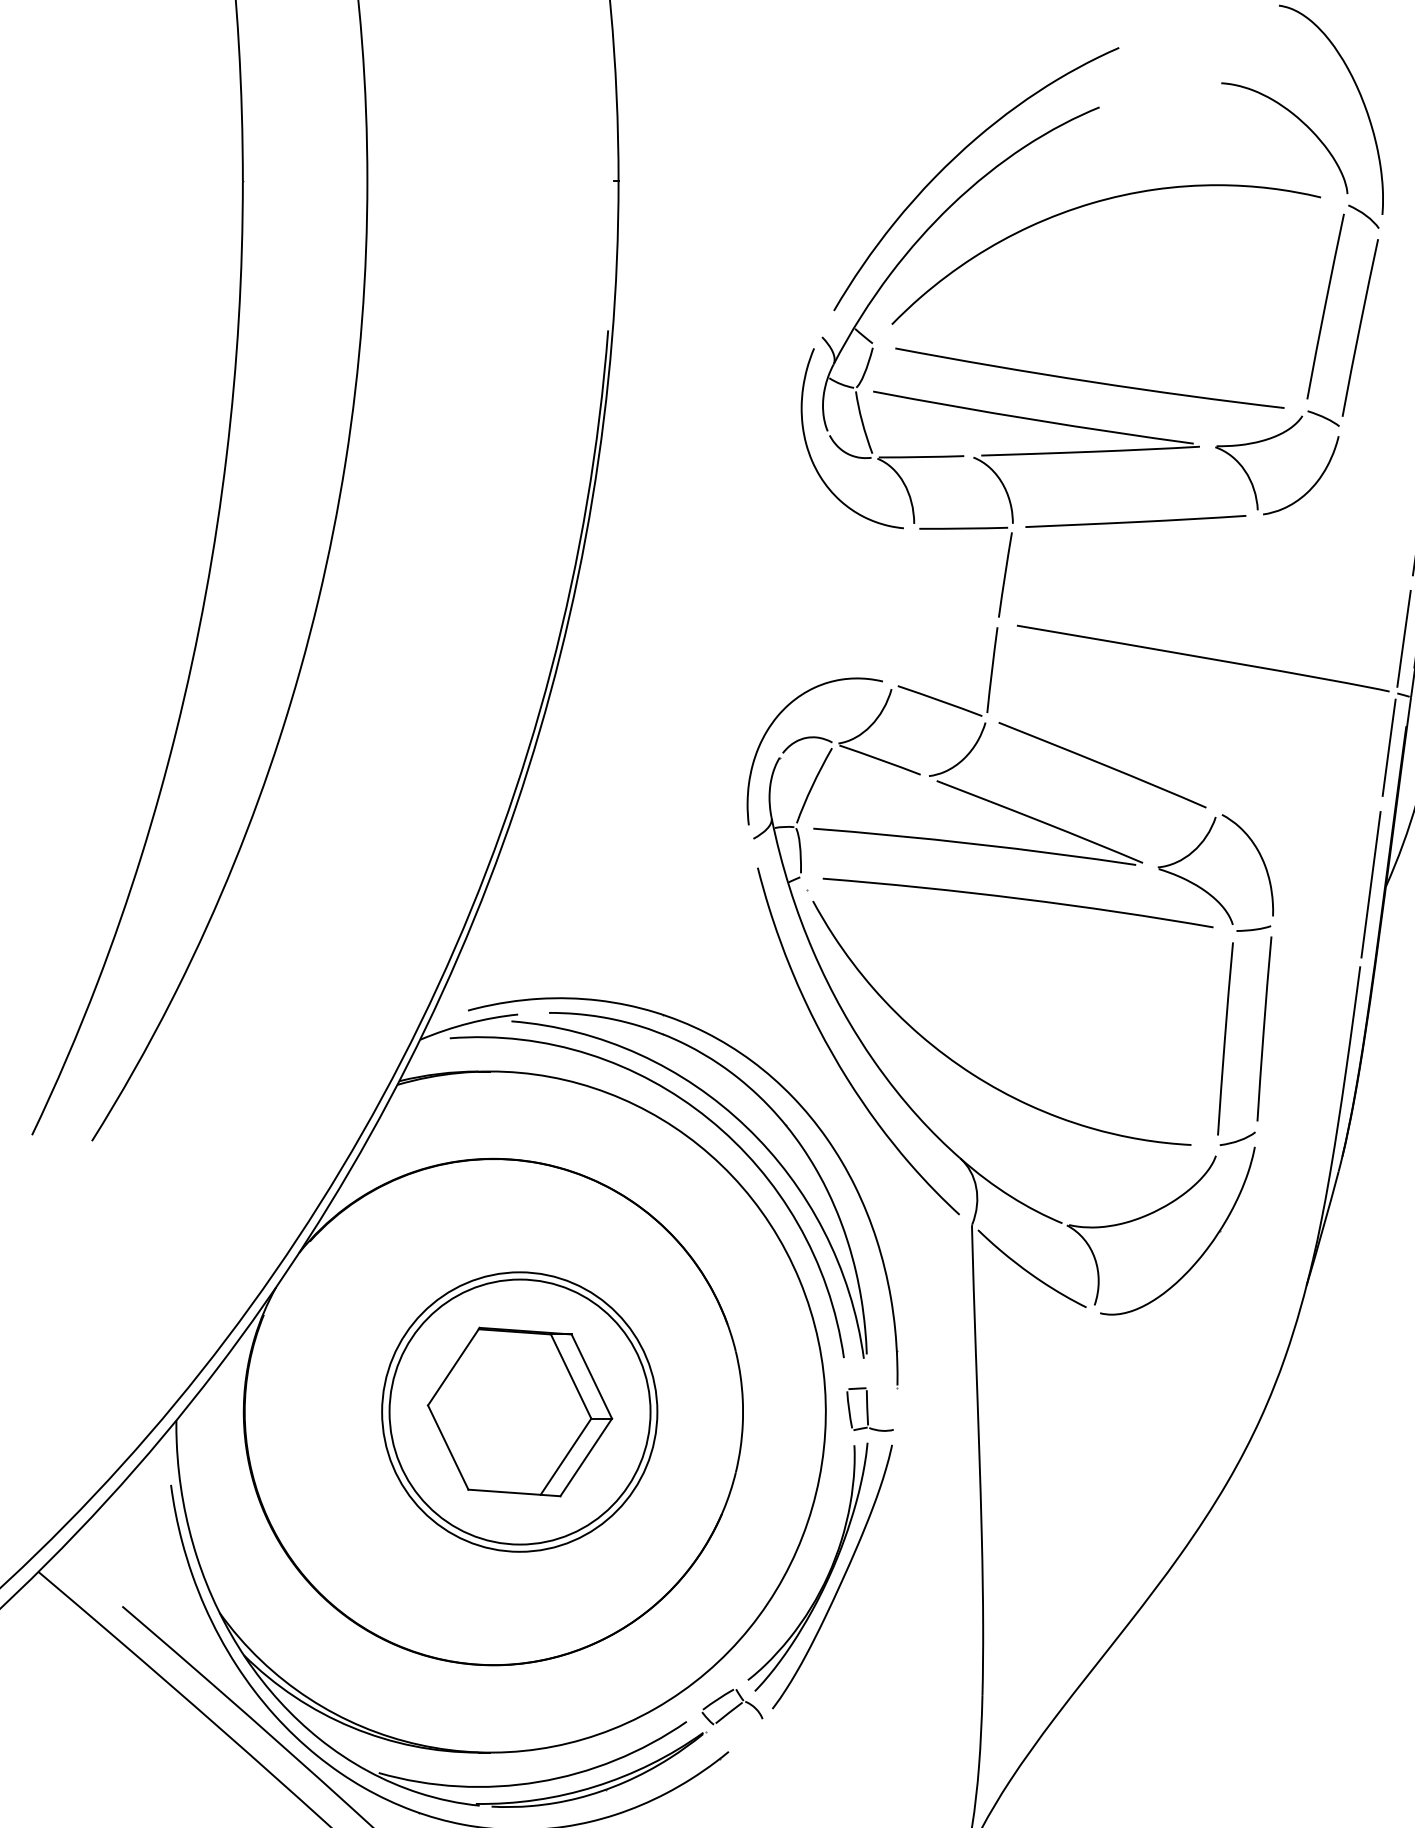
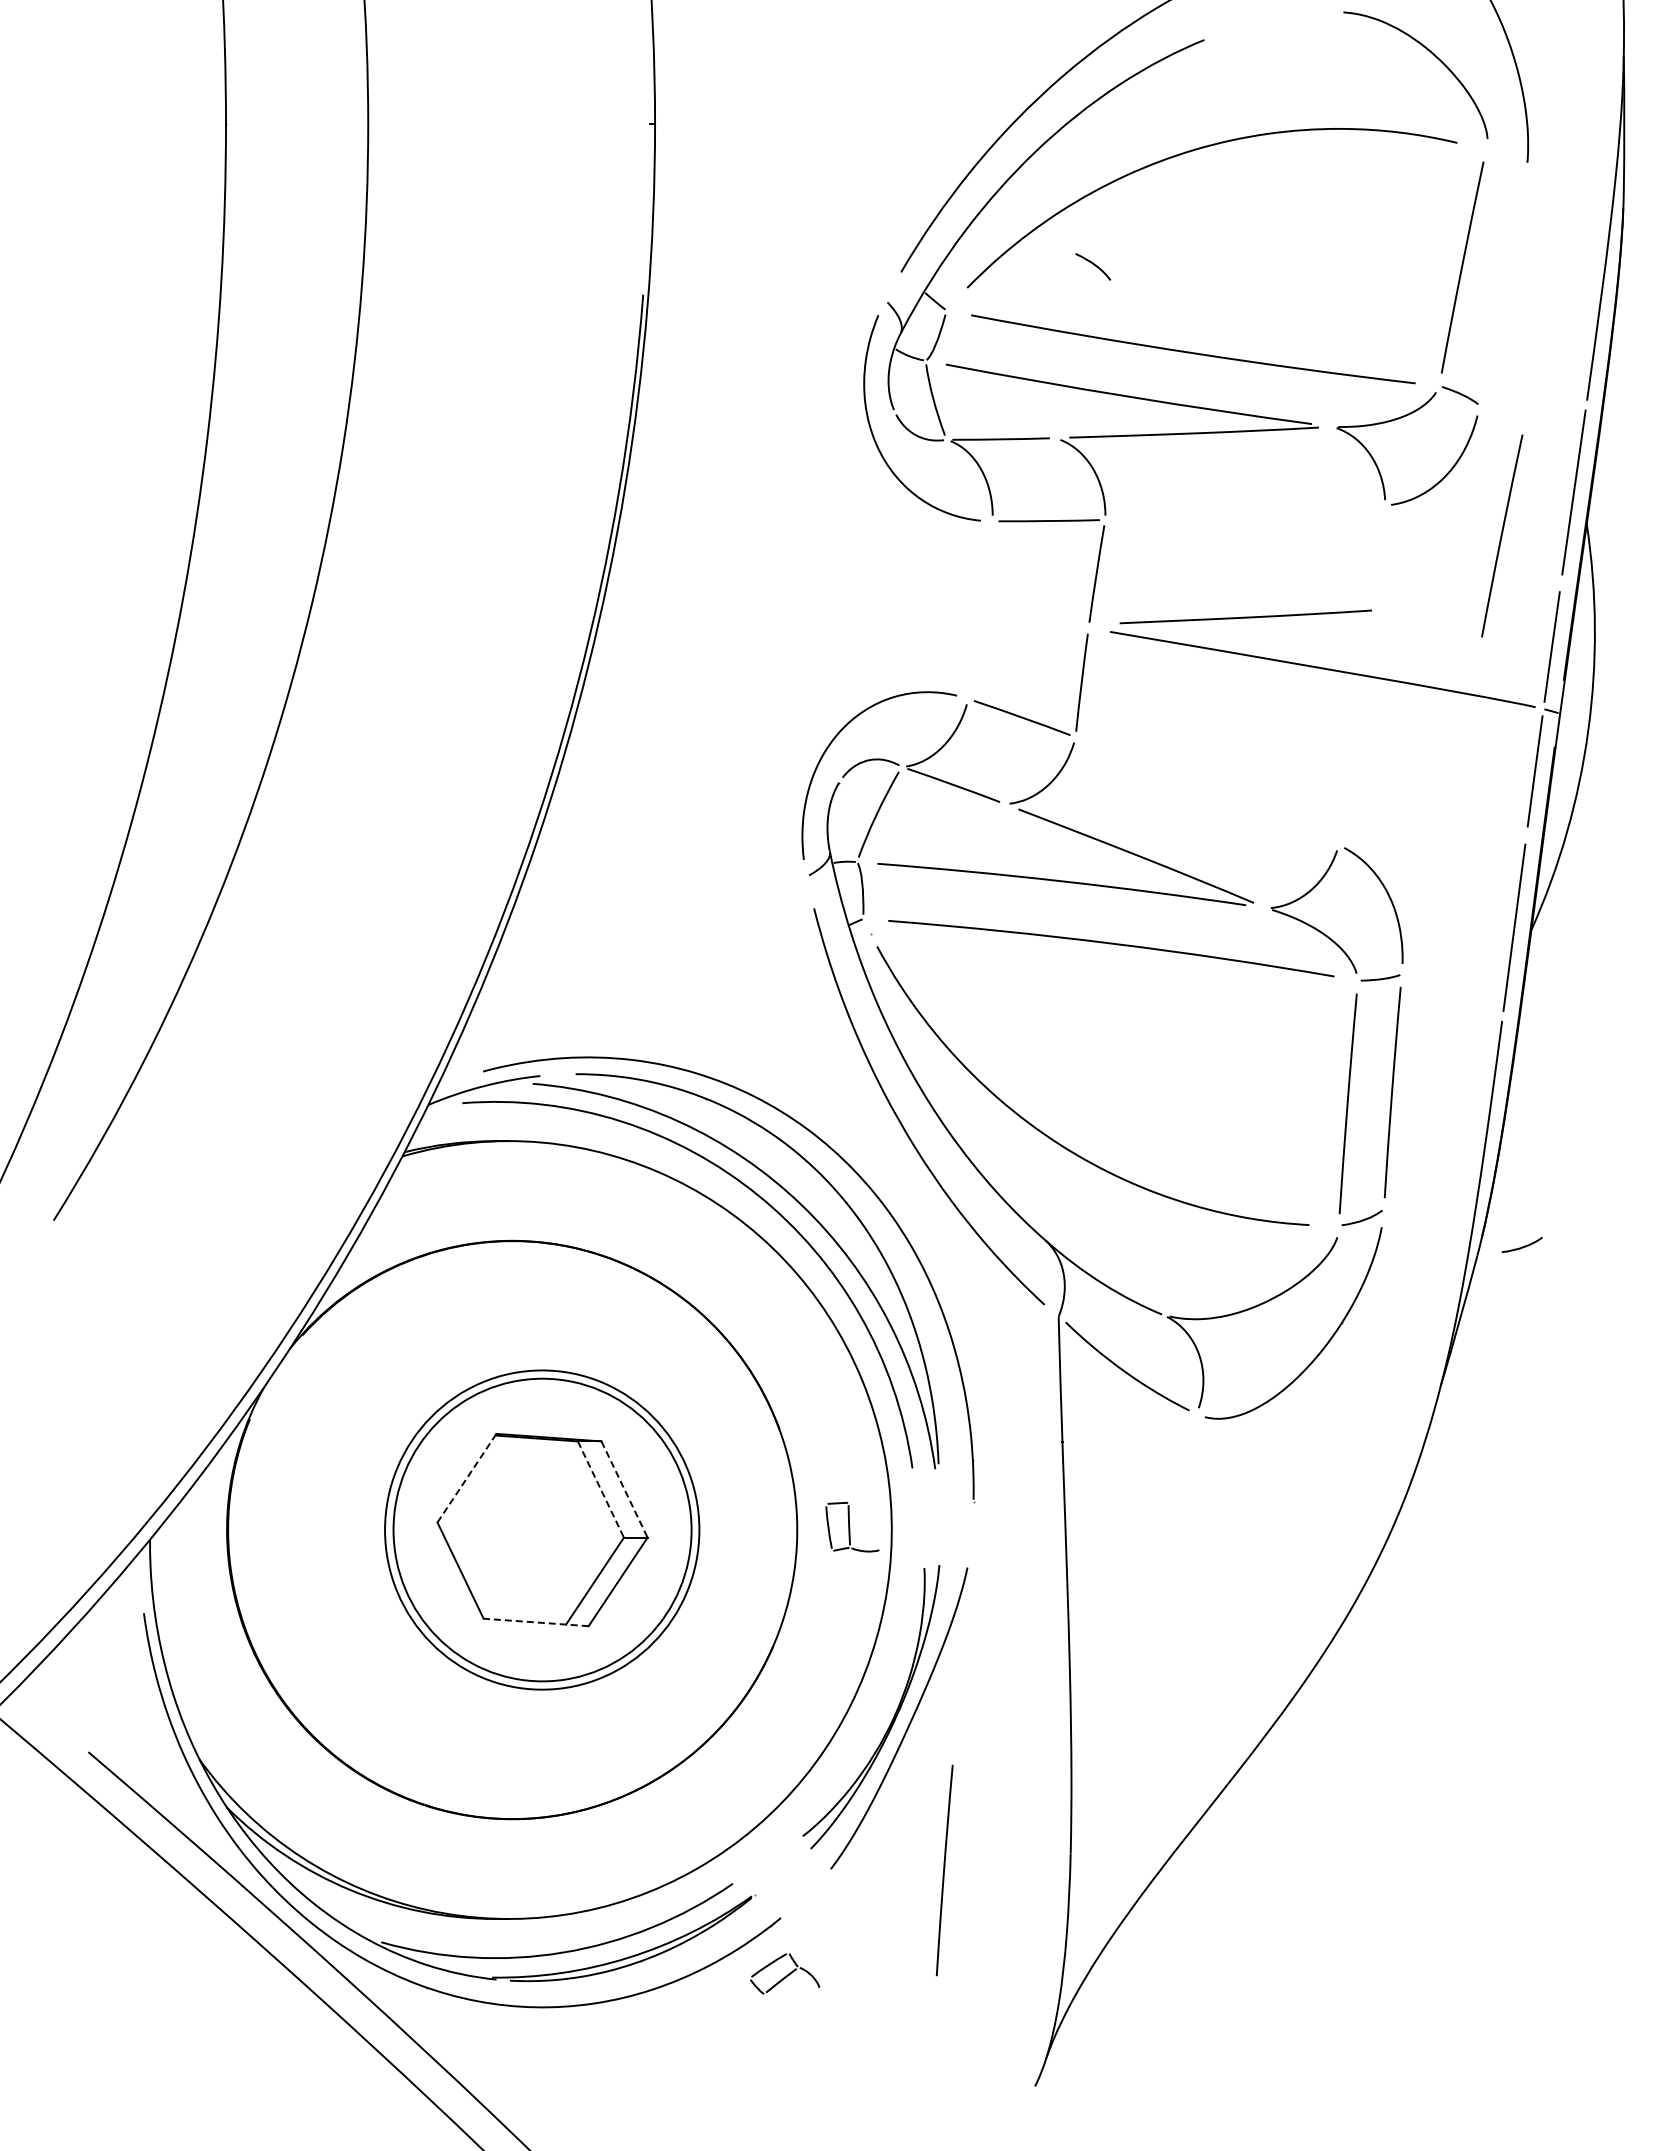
curve: (1364, 215) -> (1093, 265), moved
line: (1360, 327) -> (1502, 535), moved
line: (1135, 521) -> (1245, 616), moved
curve: (1102, 765) -> (1207, 791), removed
curve: (1377, 1163) -> (1521, 1246), added
line: (454, 1366) -> (467, 1477), solid -> dashed
line: (571, 1376) -> (601, 1489), solid -> dashed
line: (591, 1376) -> (624, 1489), solid -> dashed
part: (870, 1409) -> (852, 1527), moved
line: (514, 1493) -> (536, 1622), solid -> dashed
part: (732, 1706) -> (785, 1973), moved
line: (871, 1710) -> (944, 1870), added

